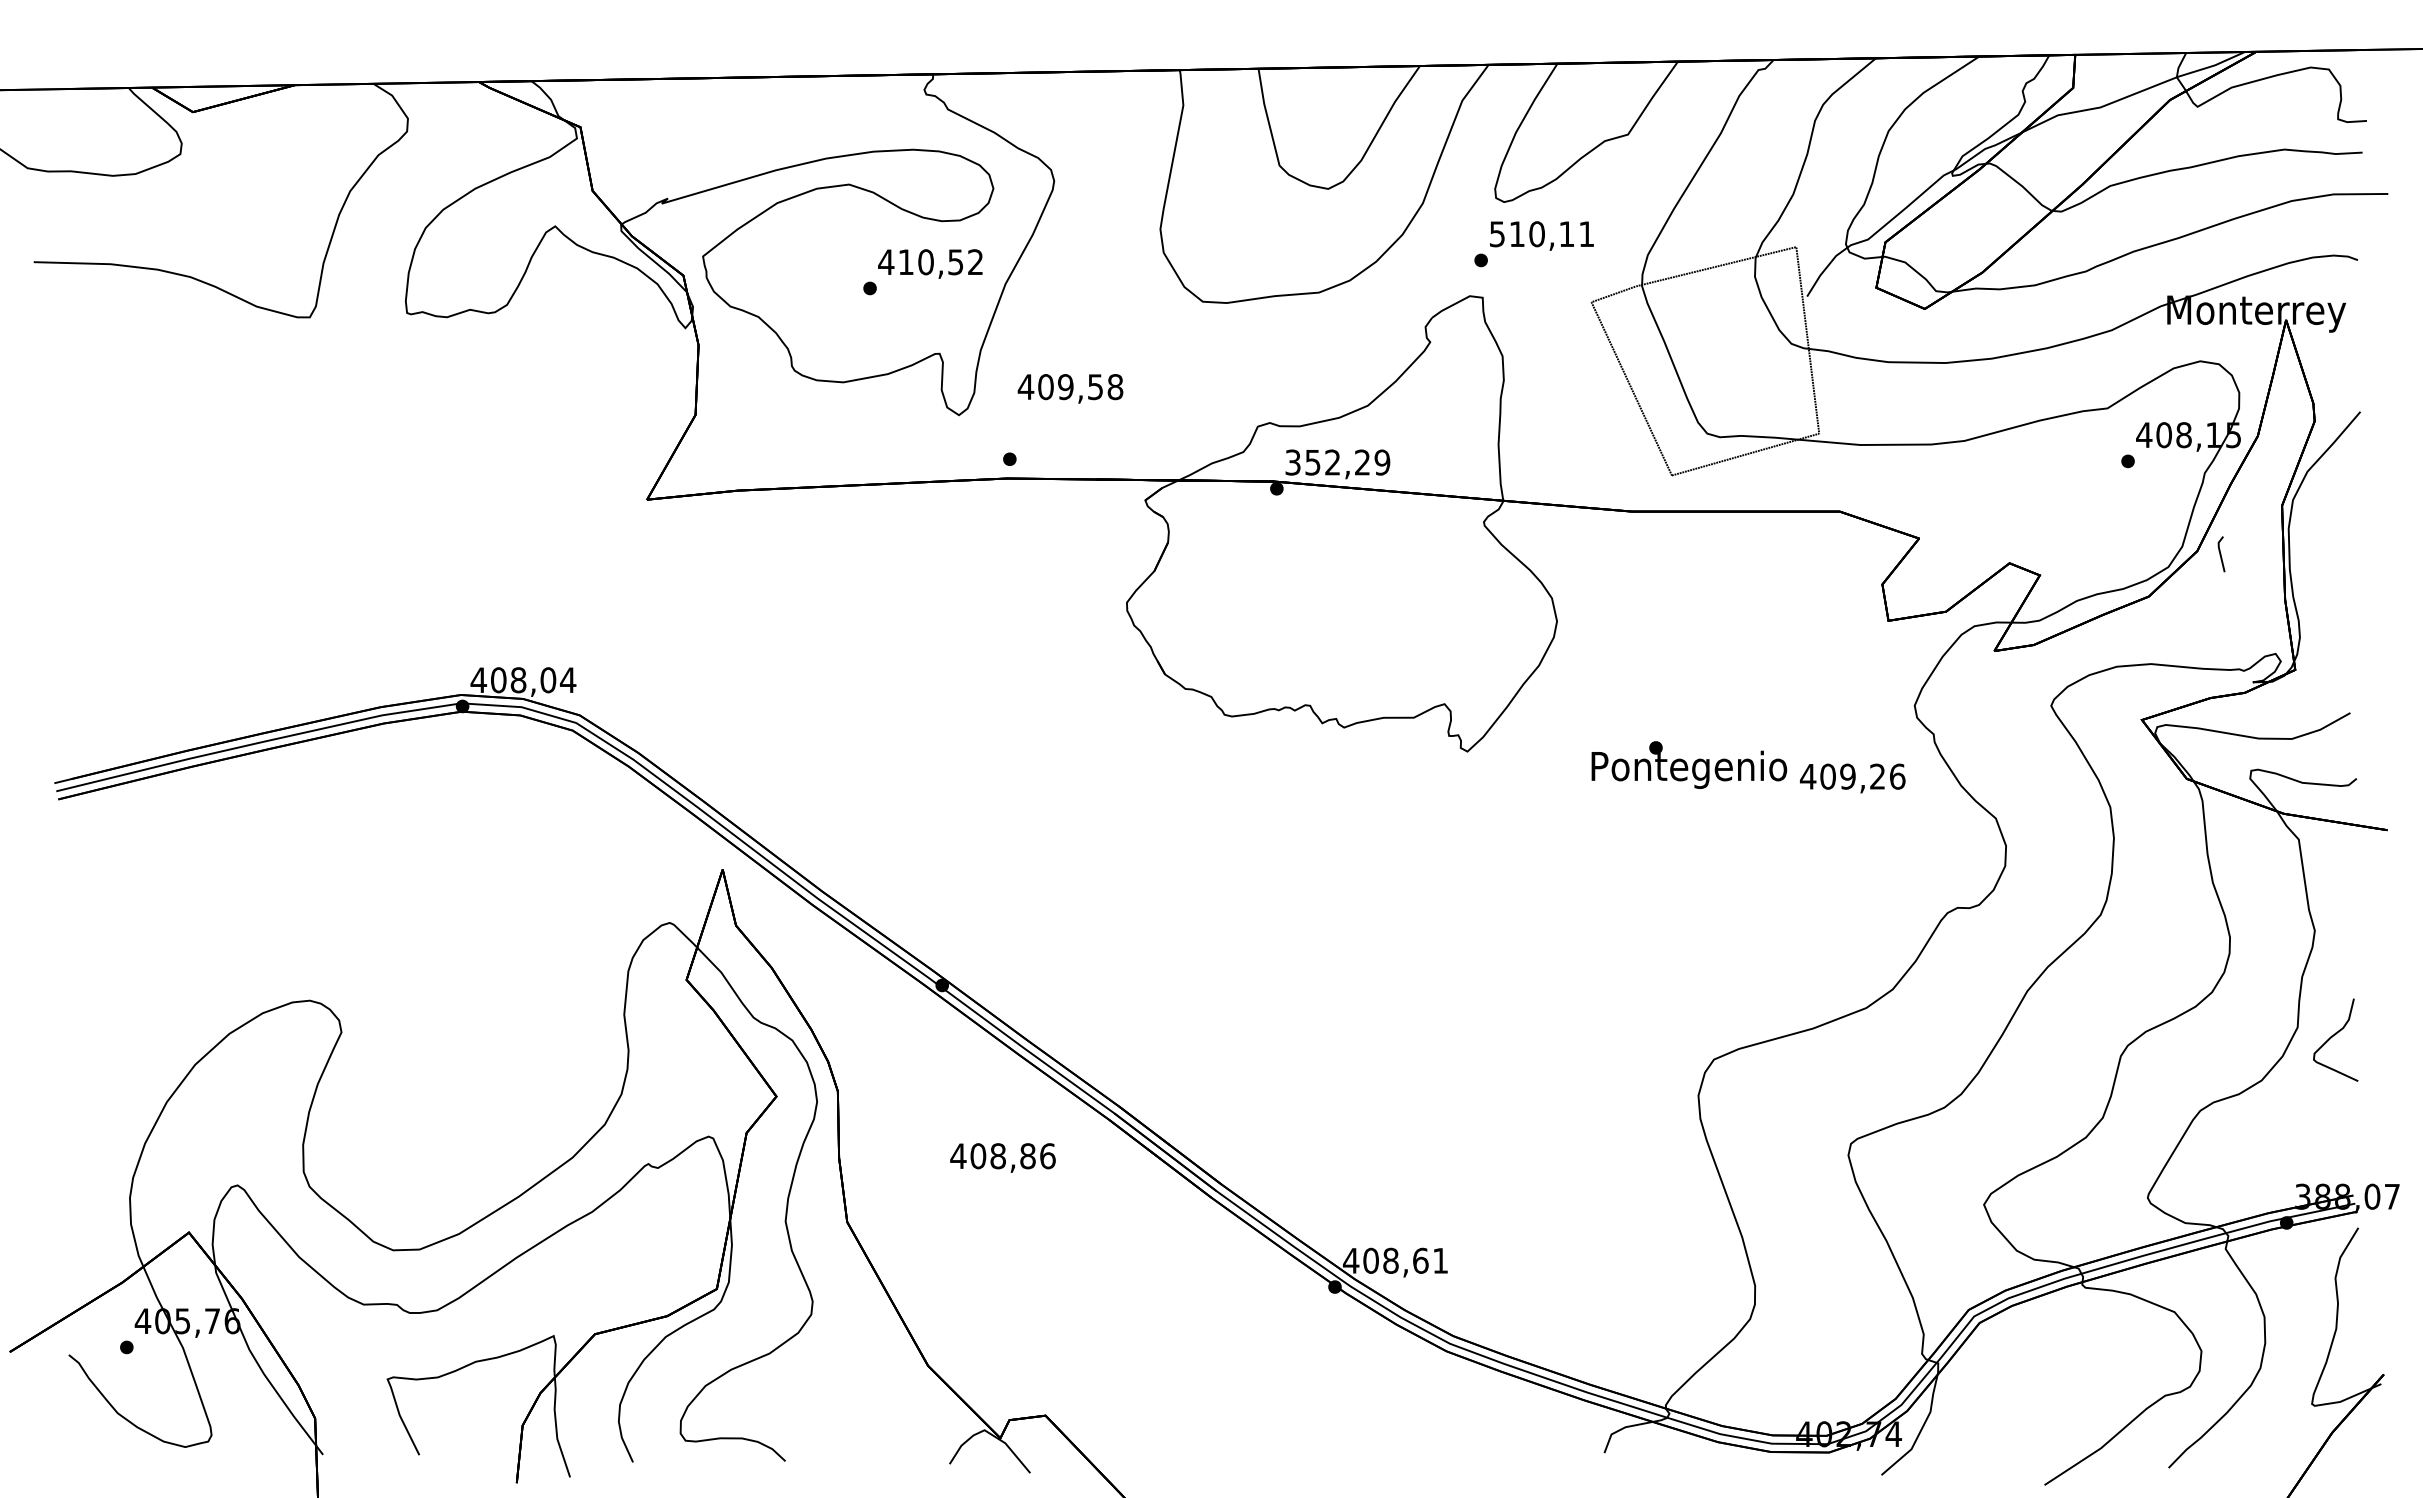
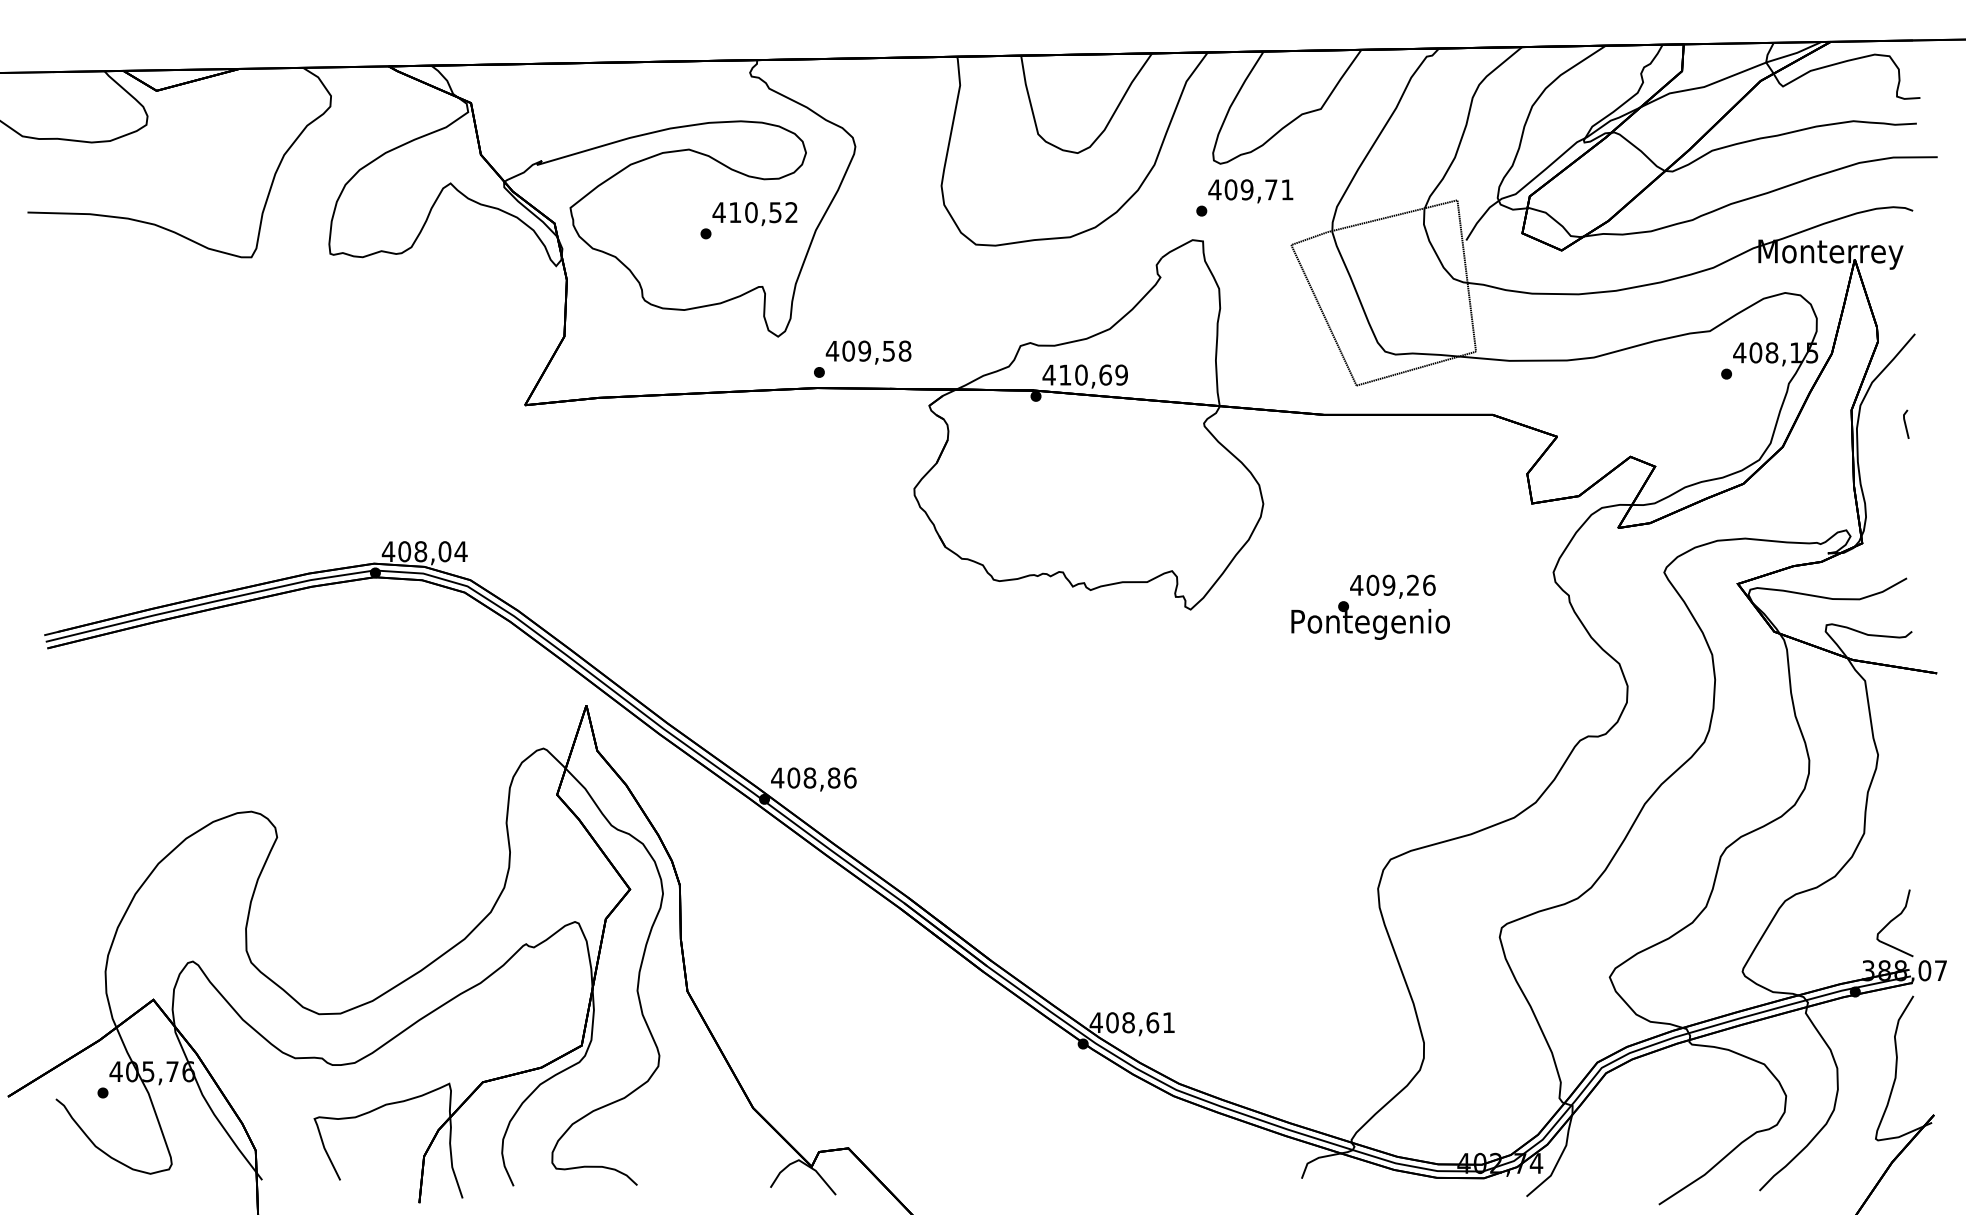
text: (1531, 234) -> (1242, 190), 510,11 -> 409,71
text: (1070, 388) -> (868, 352), moved
text: (1327, 462) -> (1077, 375), 352,29 -> 410,69
line: (2221, 554) -> (1906, 424), moved
text: (1852, 778) -> (1392, 586), moved
curve: (2333, 1036) -> (1893, 920), moved
text: (1002, 1157) -> (813, 779), moved

